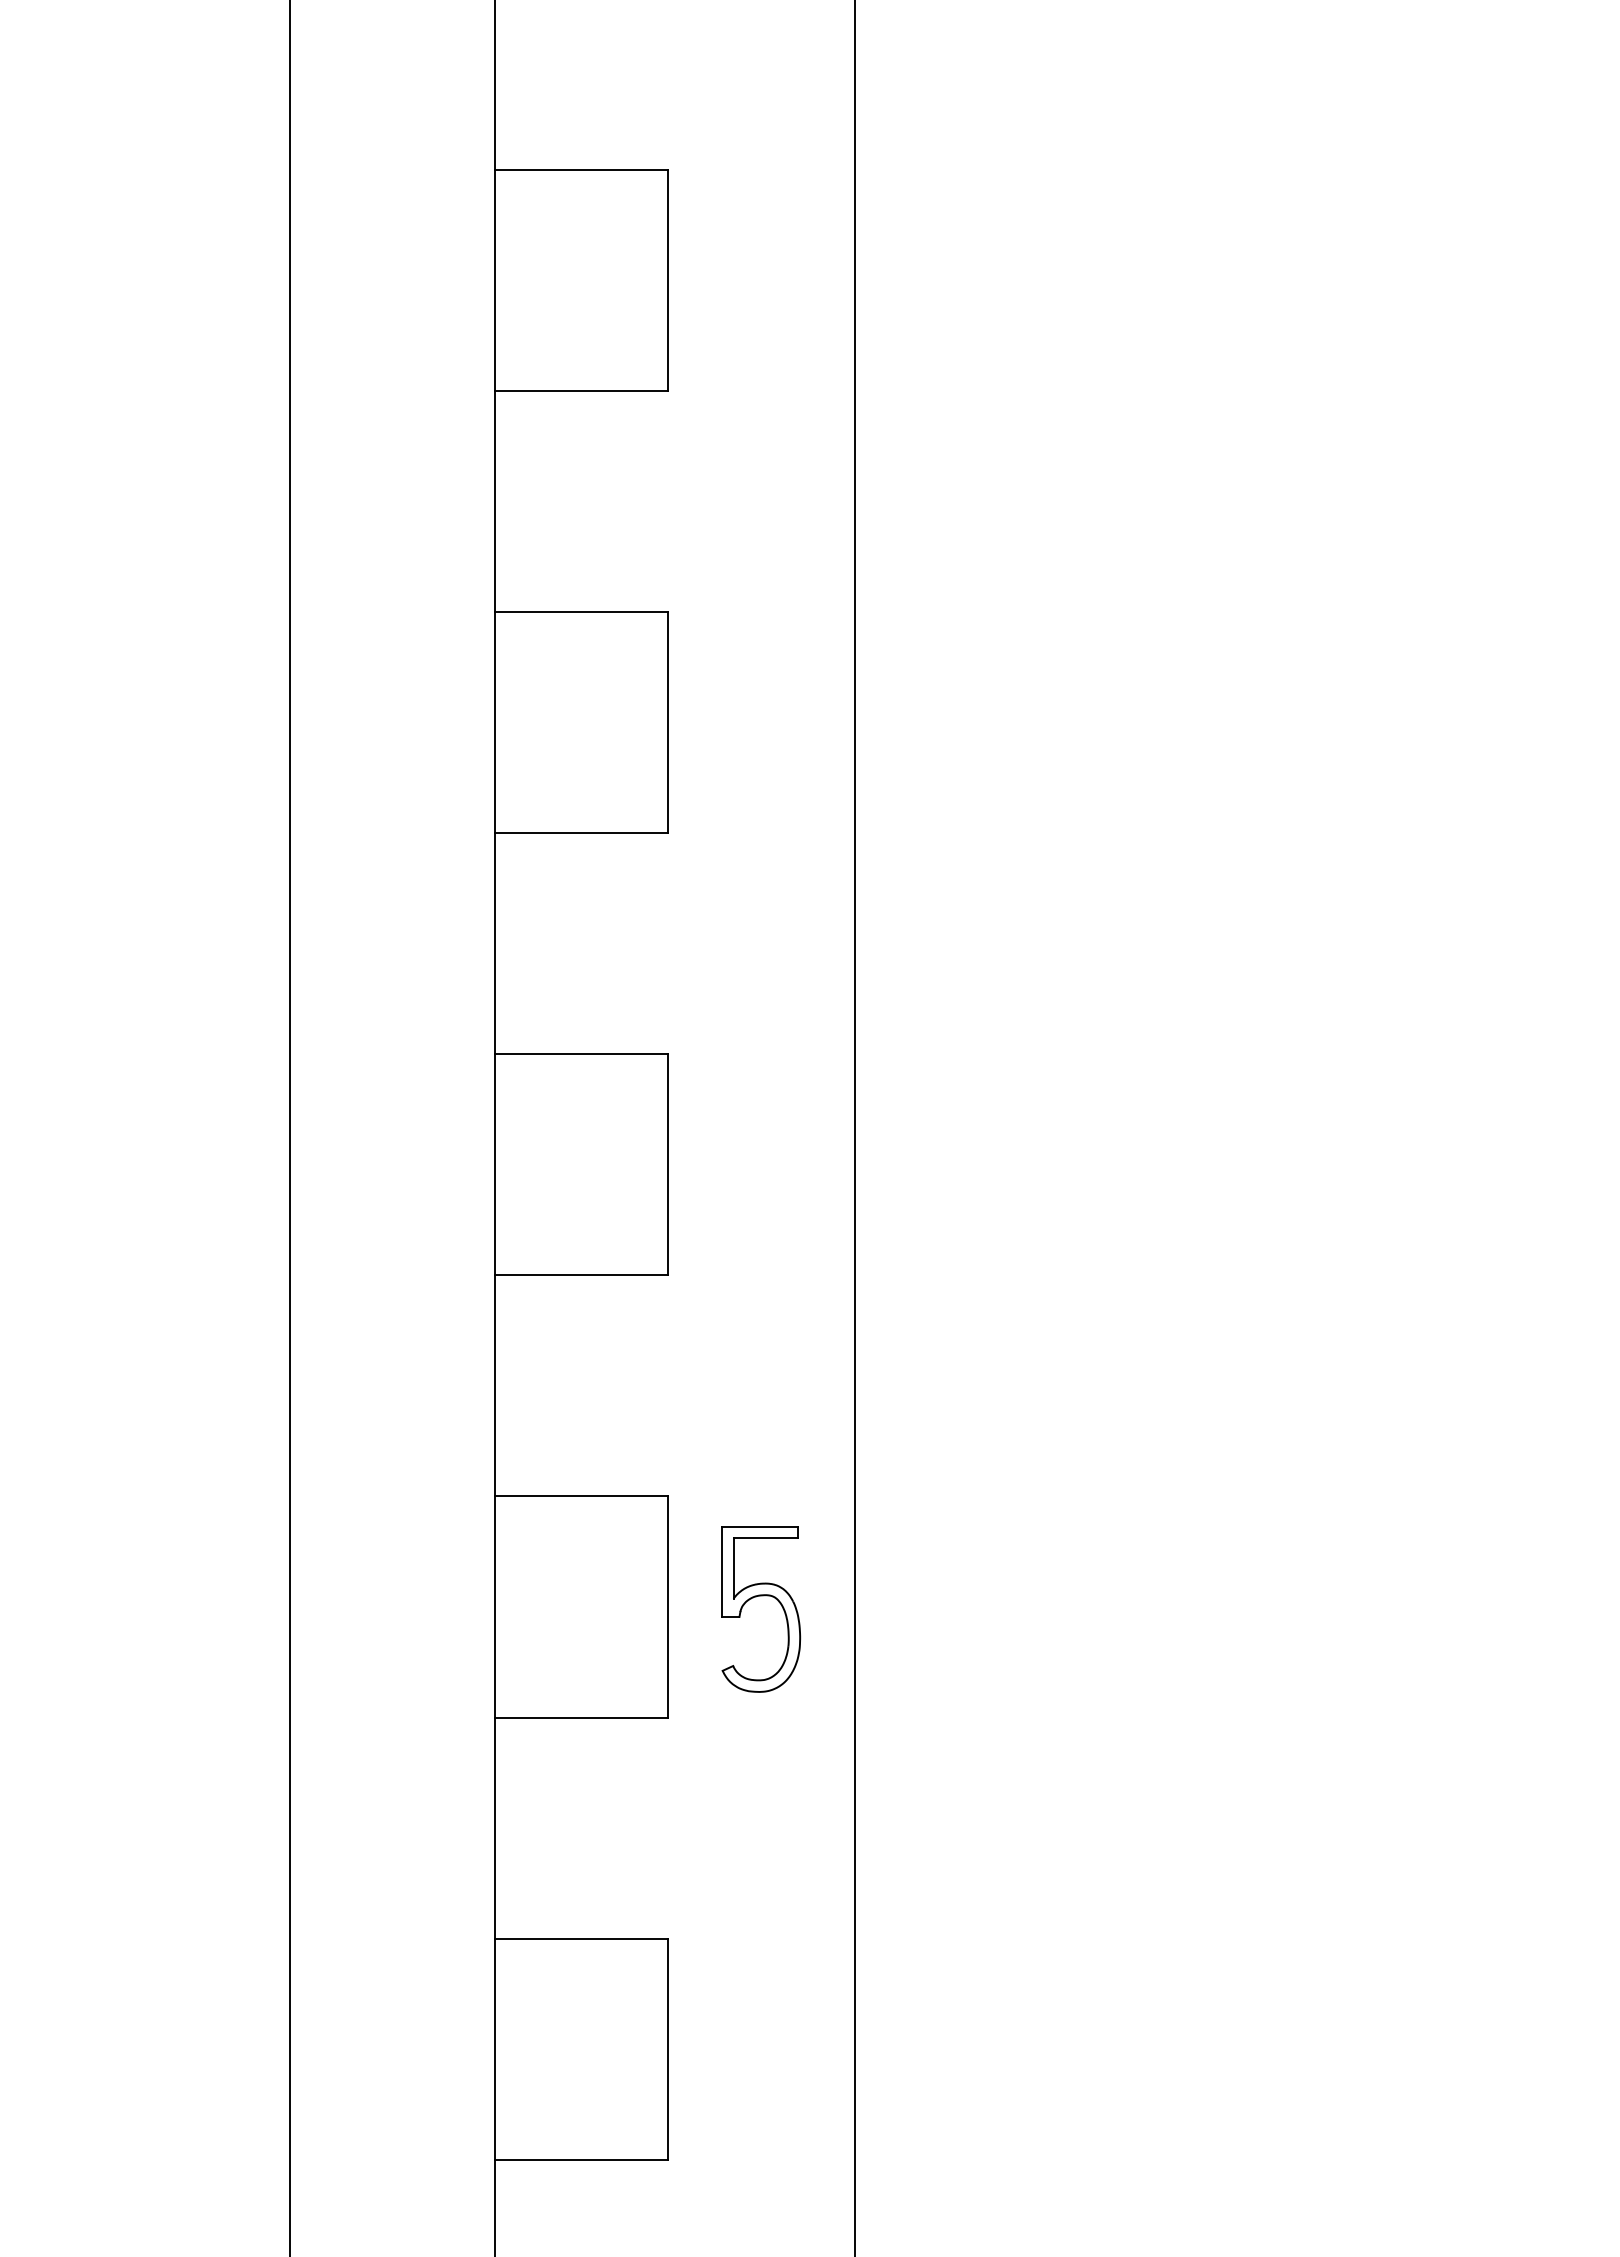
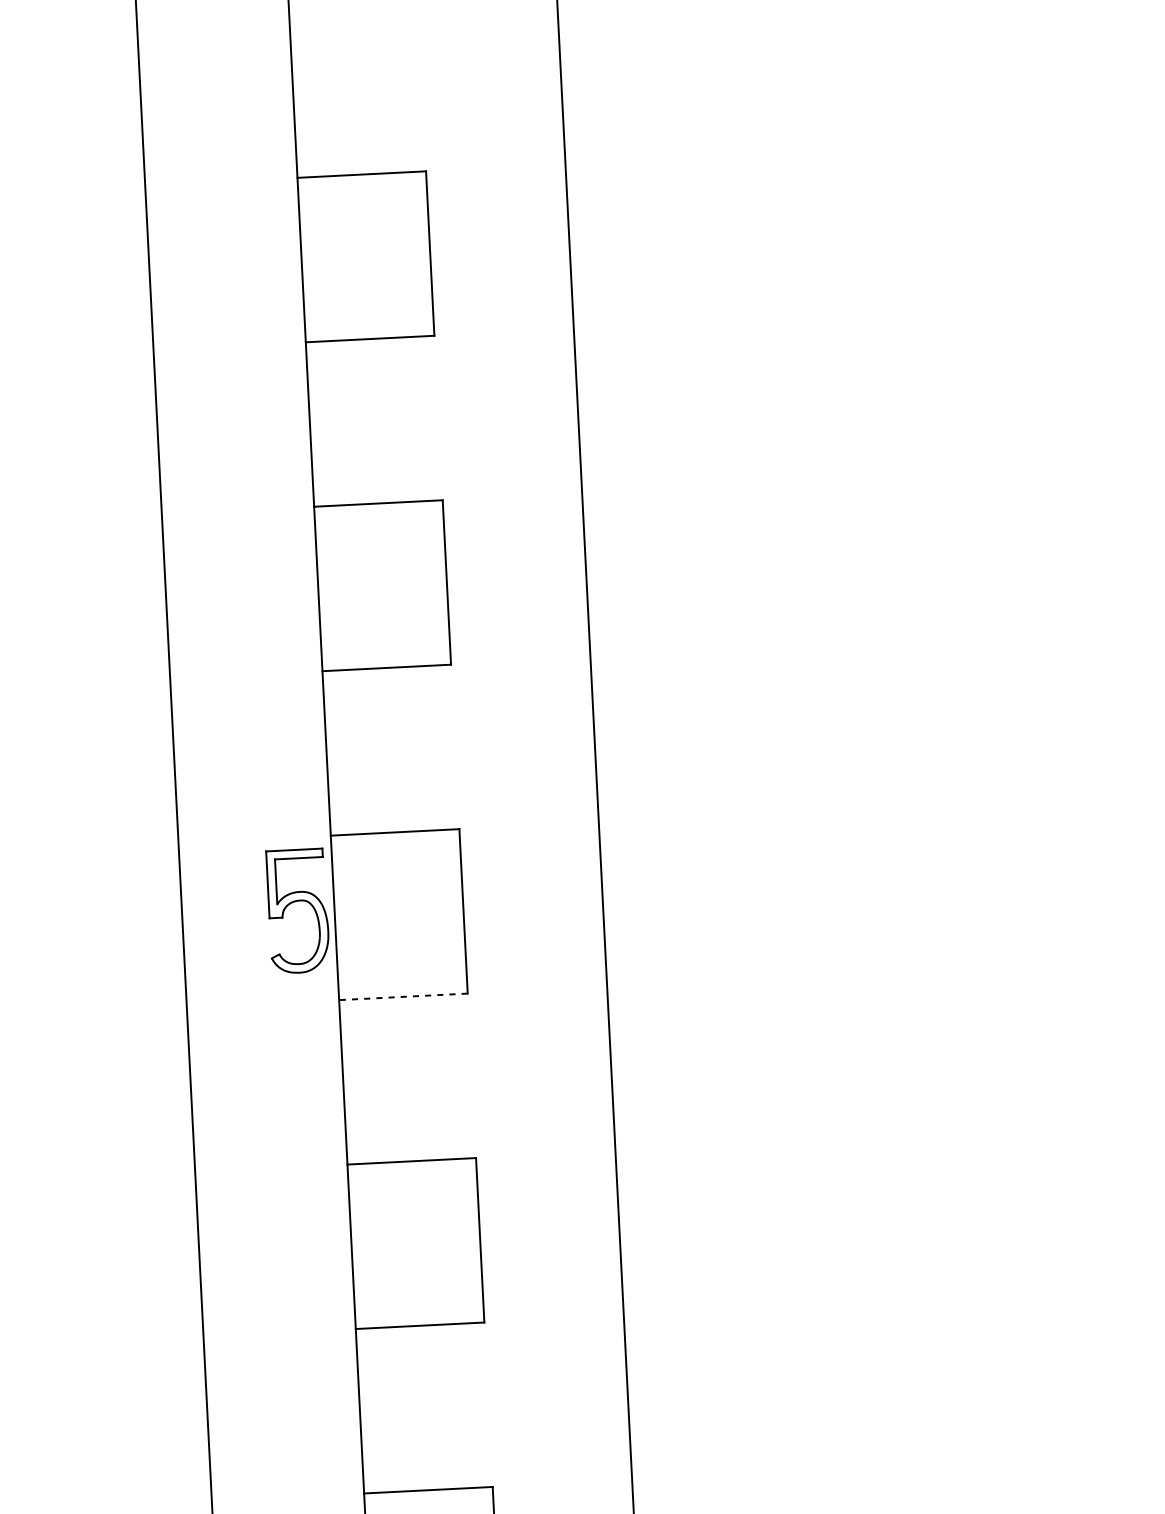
line: (580, 1275) -> (402, 996), solid -> dashed
part: (761, 1596) -> (297, 901), moved

